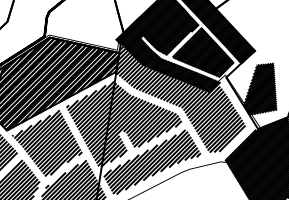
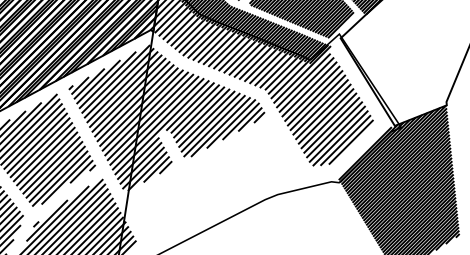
hatch: (259, 89) -> (397, 58), removed
hatch: (151, 161) -> (213, 181), removed

